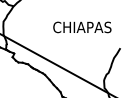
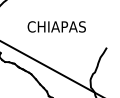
text: (82, 27) -> (56, 26), moved

